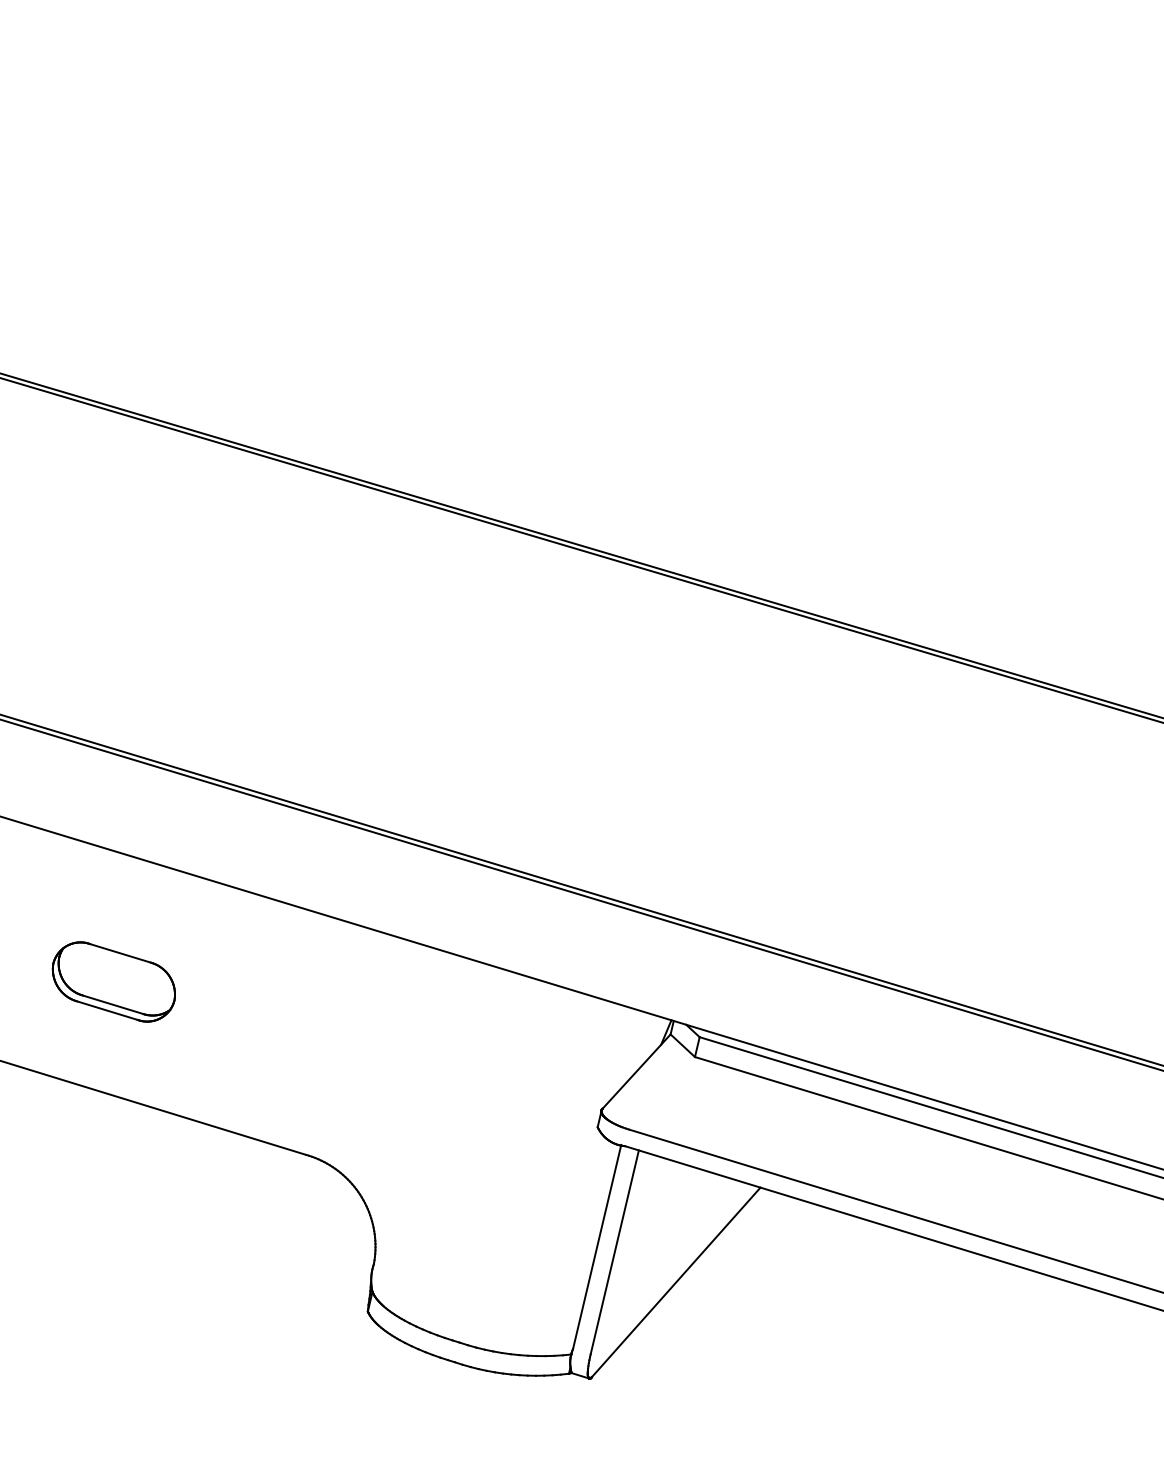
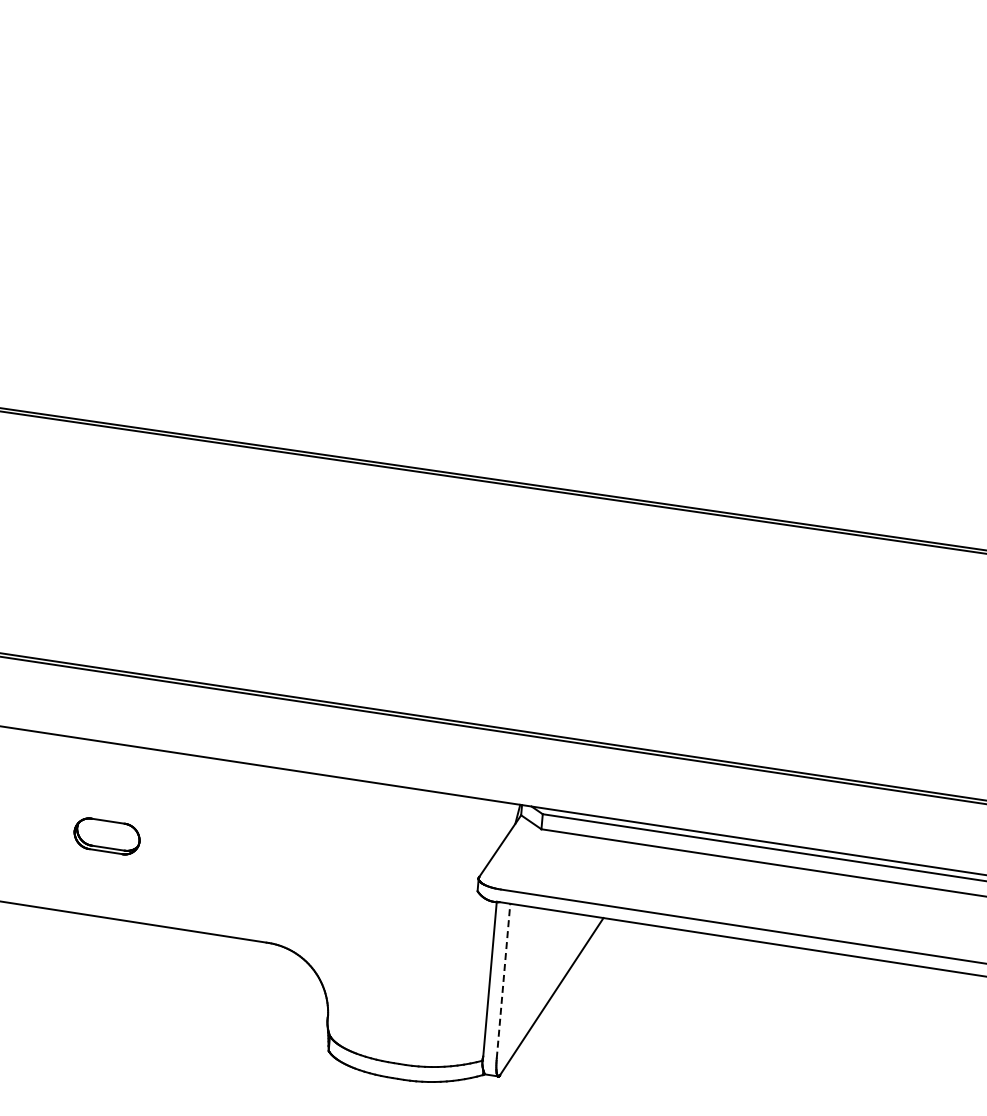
part: (113, 981) -> (106, 836), size x0.7
line: (614, 1252) -> (503, 981), solid -> dashed

